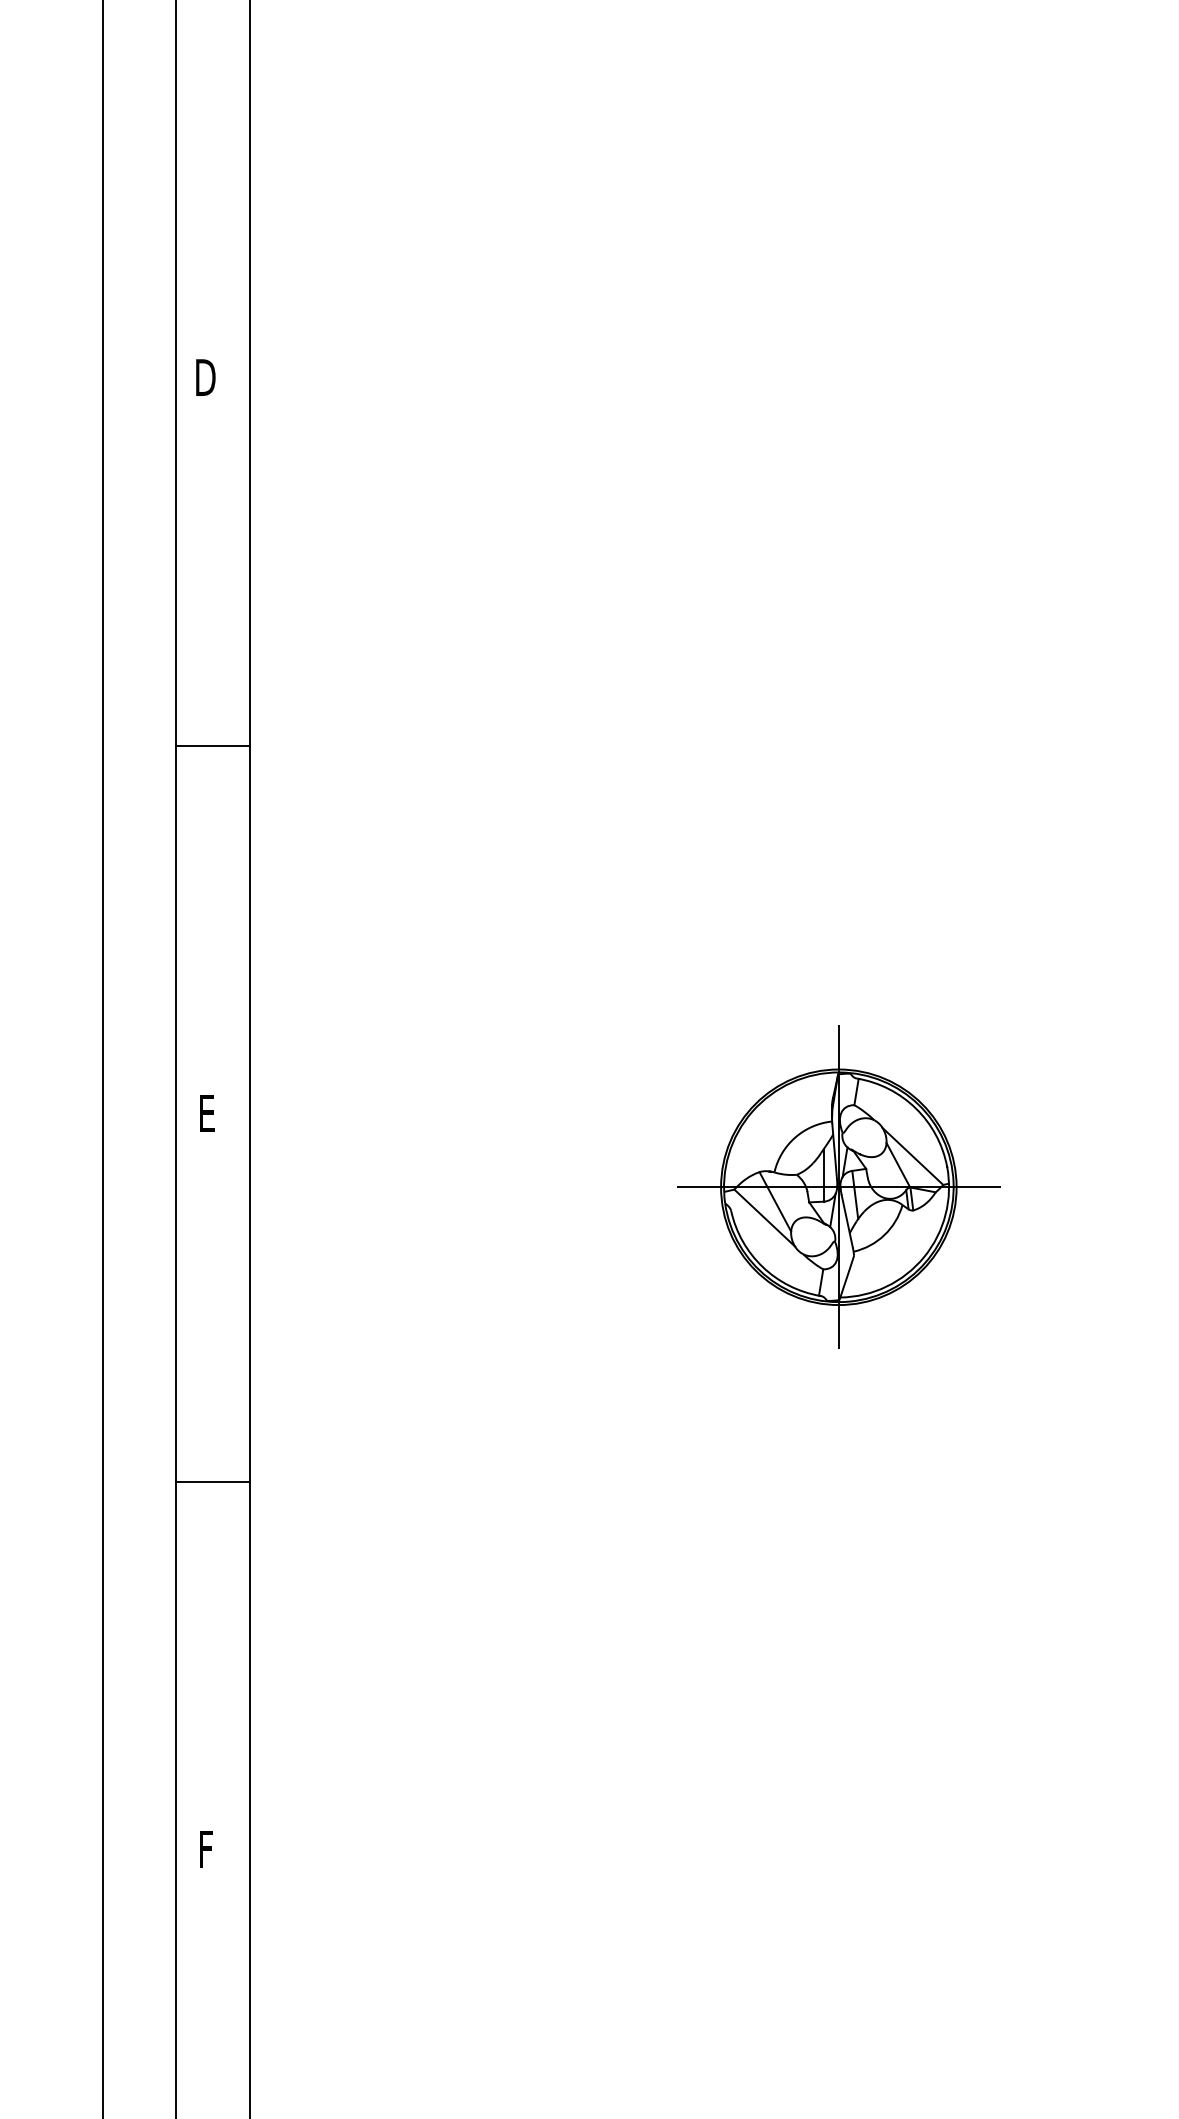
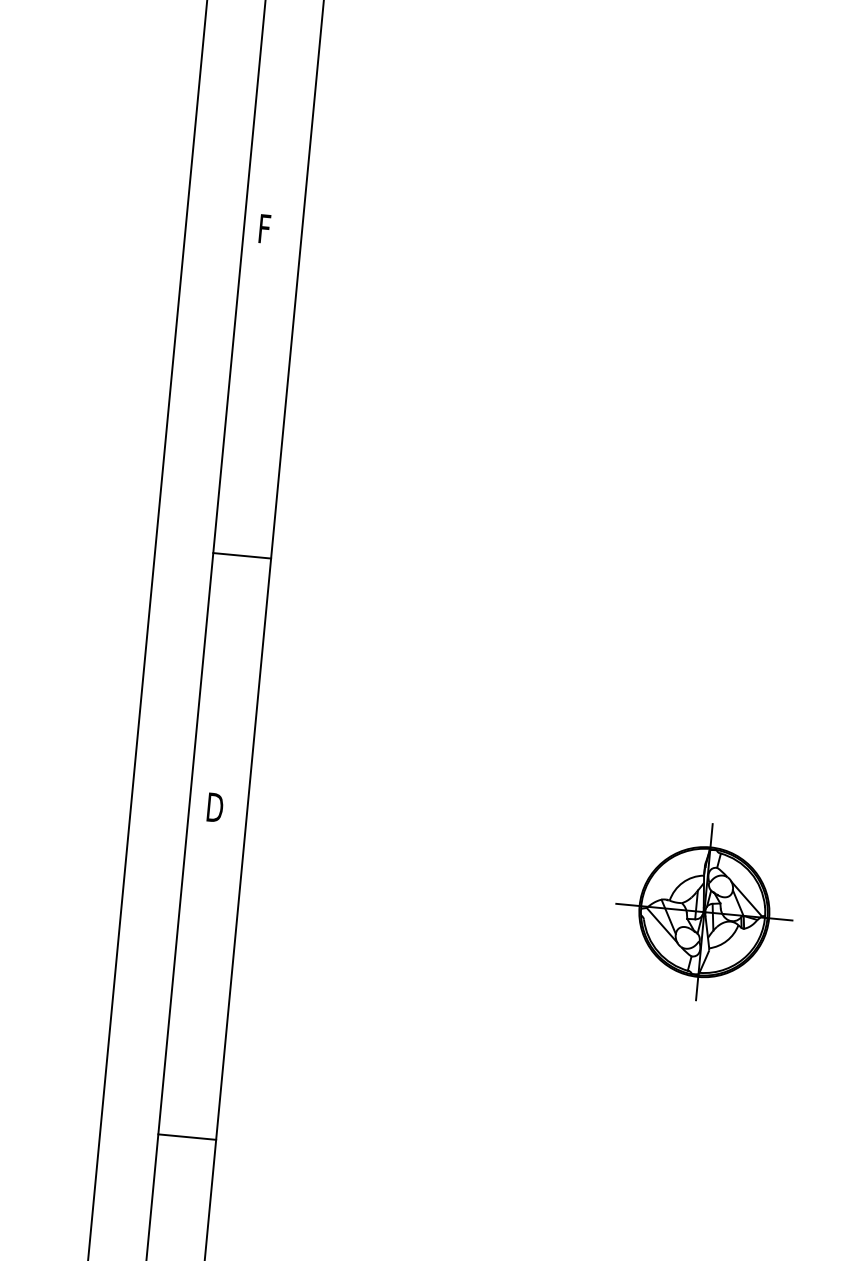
text: (205, 377) -> (266, 229), D -> F
line: (213, 745) -> (242, 555), moved
text: (209, 1113) -> (215, 807), E -> D
part: (838, 1186) -> (704, 911), size x0.7
line: (213, 1481) -> (187, 1136), moved

